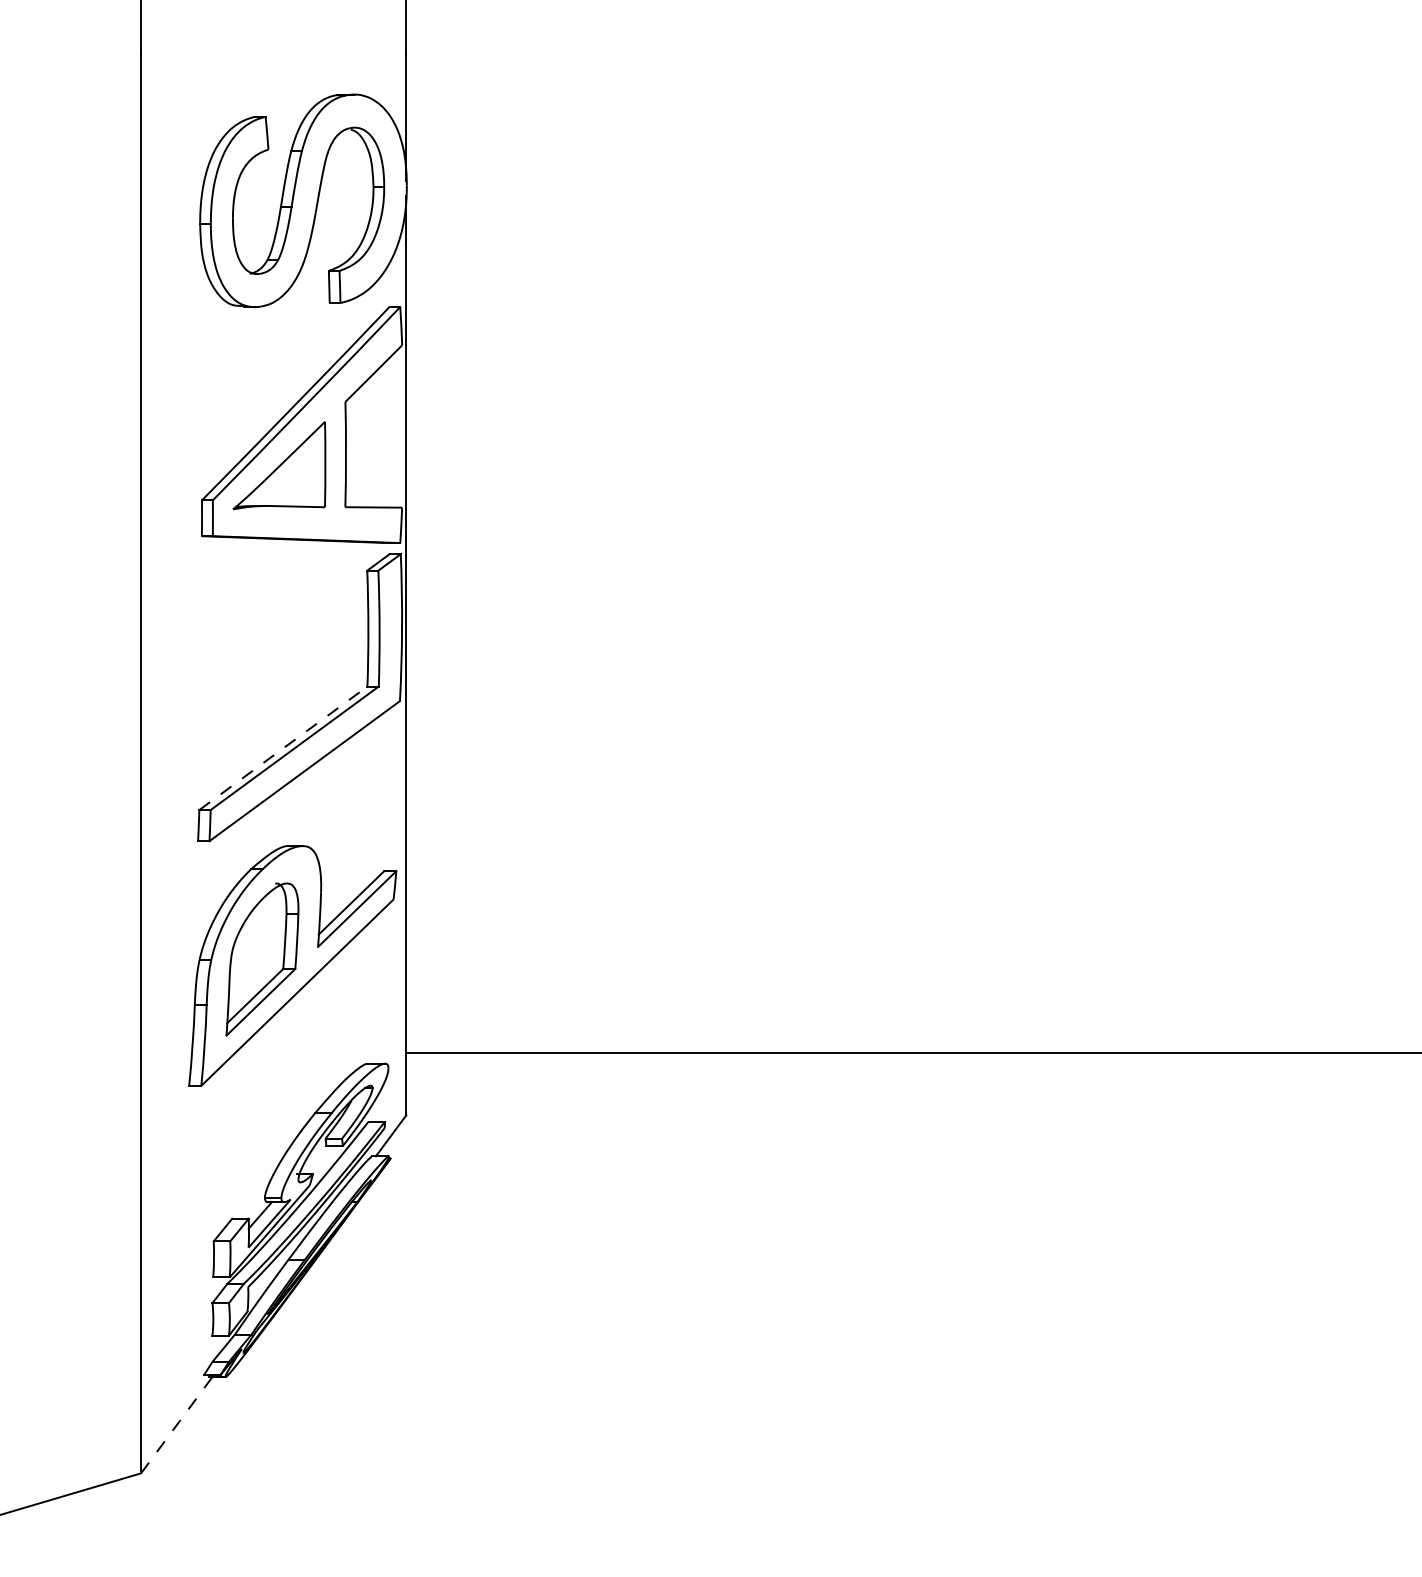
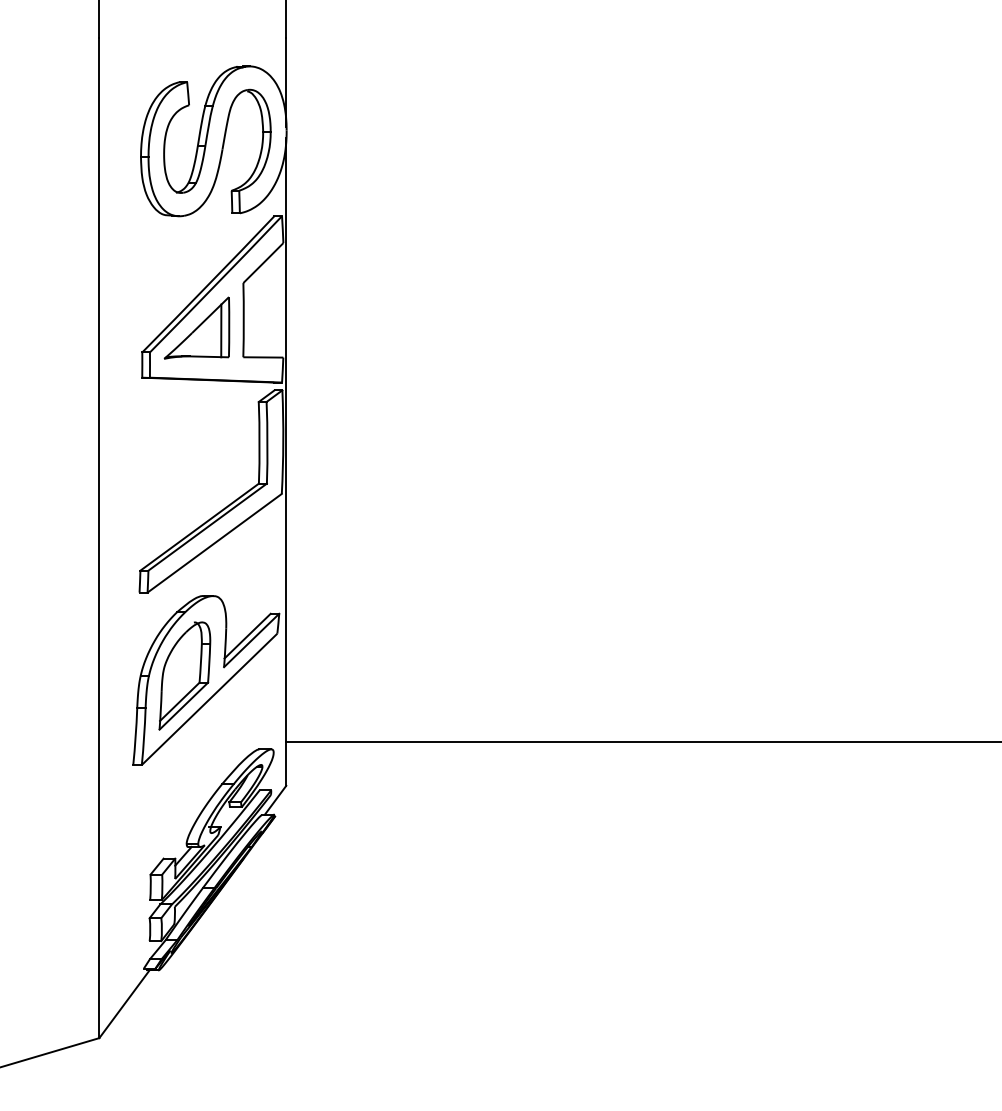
line: (314, 469) -> (221, 330), added
line: (283, 747) -> (199, 526), dashed -> solid
line: (176, 1425) -> (124, 1004), dashed -> solid

